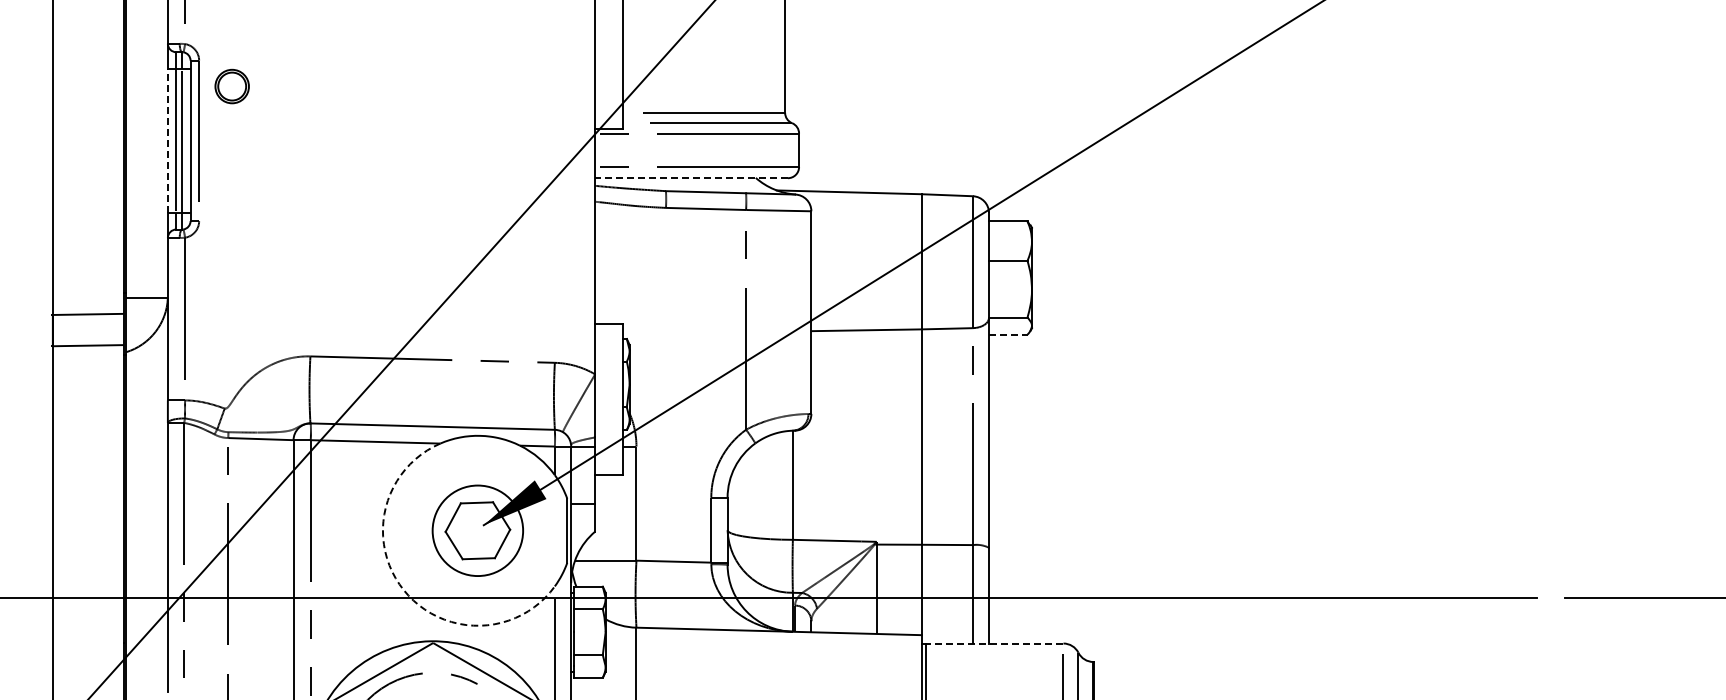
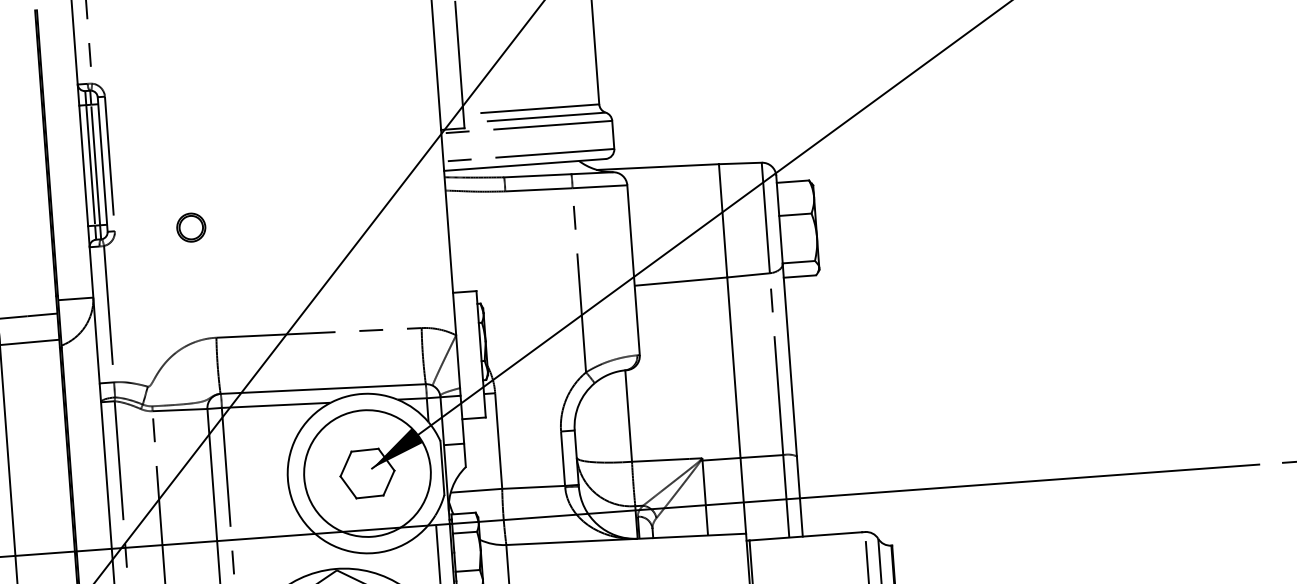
part: (231, 86) -> (190, 227), moved
line: (167, 140) -> (83, 165), dashed -> solid
line: (691, 178) -> (524, 165), dashed -> solid
line: (1008, 334) -> (800, 276), dashed -> solid
circle: (477, 530) -> (367, 473), size x1.67
arc: (403, 590) -> (308, 528), dashed -> solid
line: (994, 643) -> (807, 536), dashed -> solid

